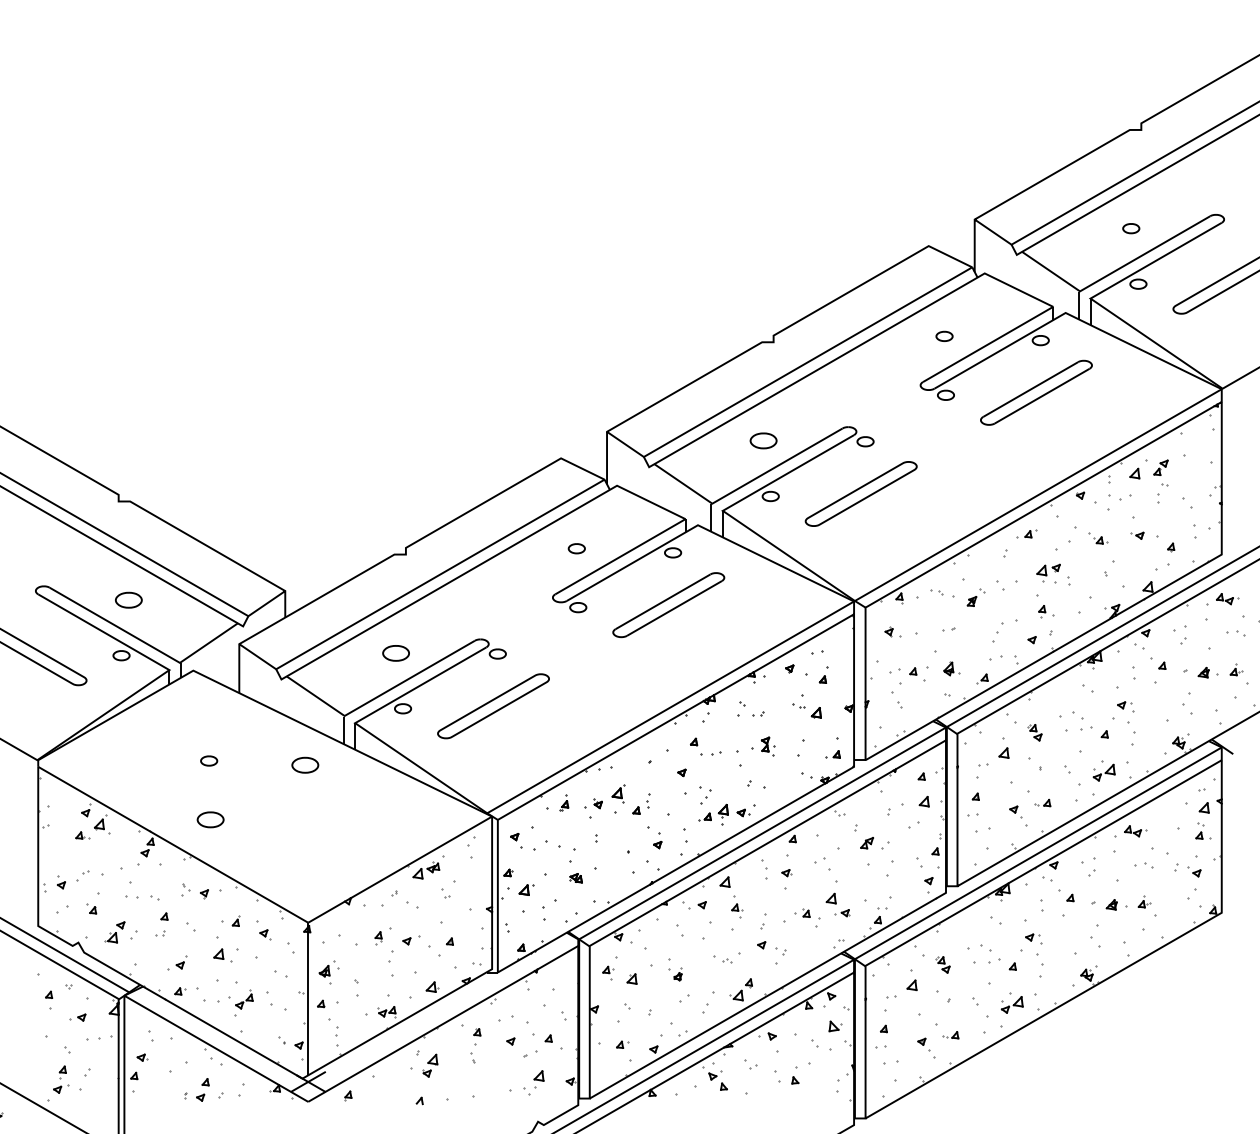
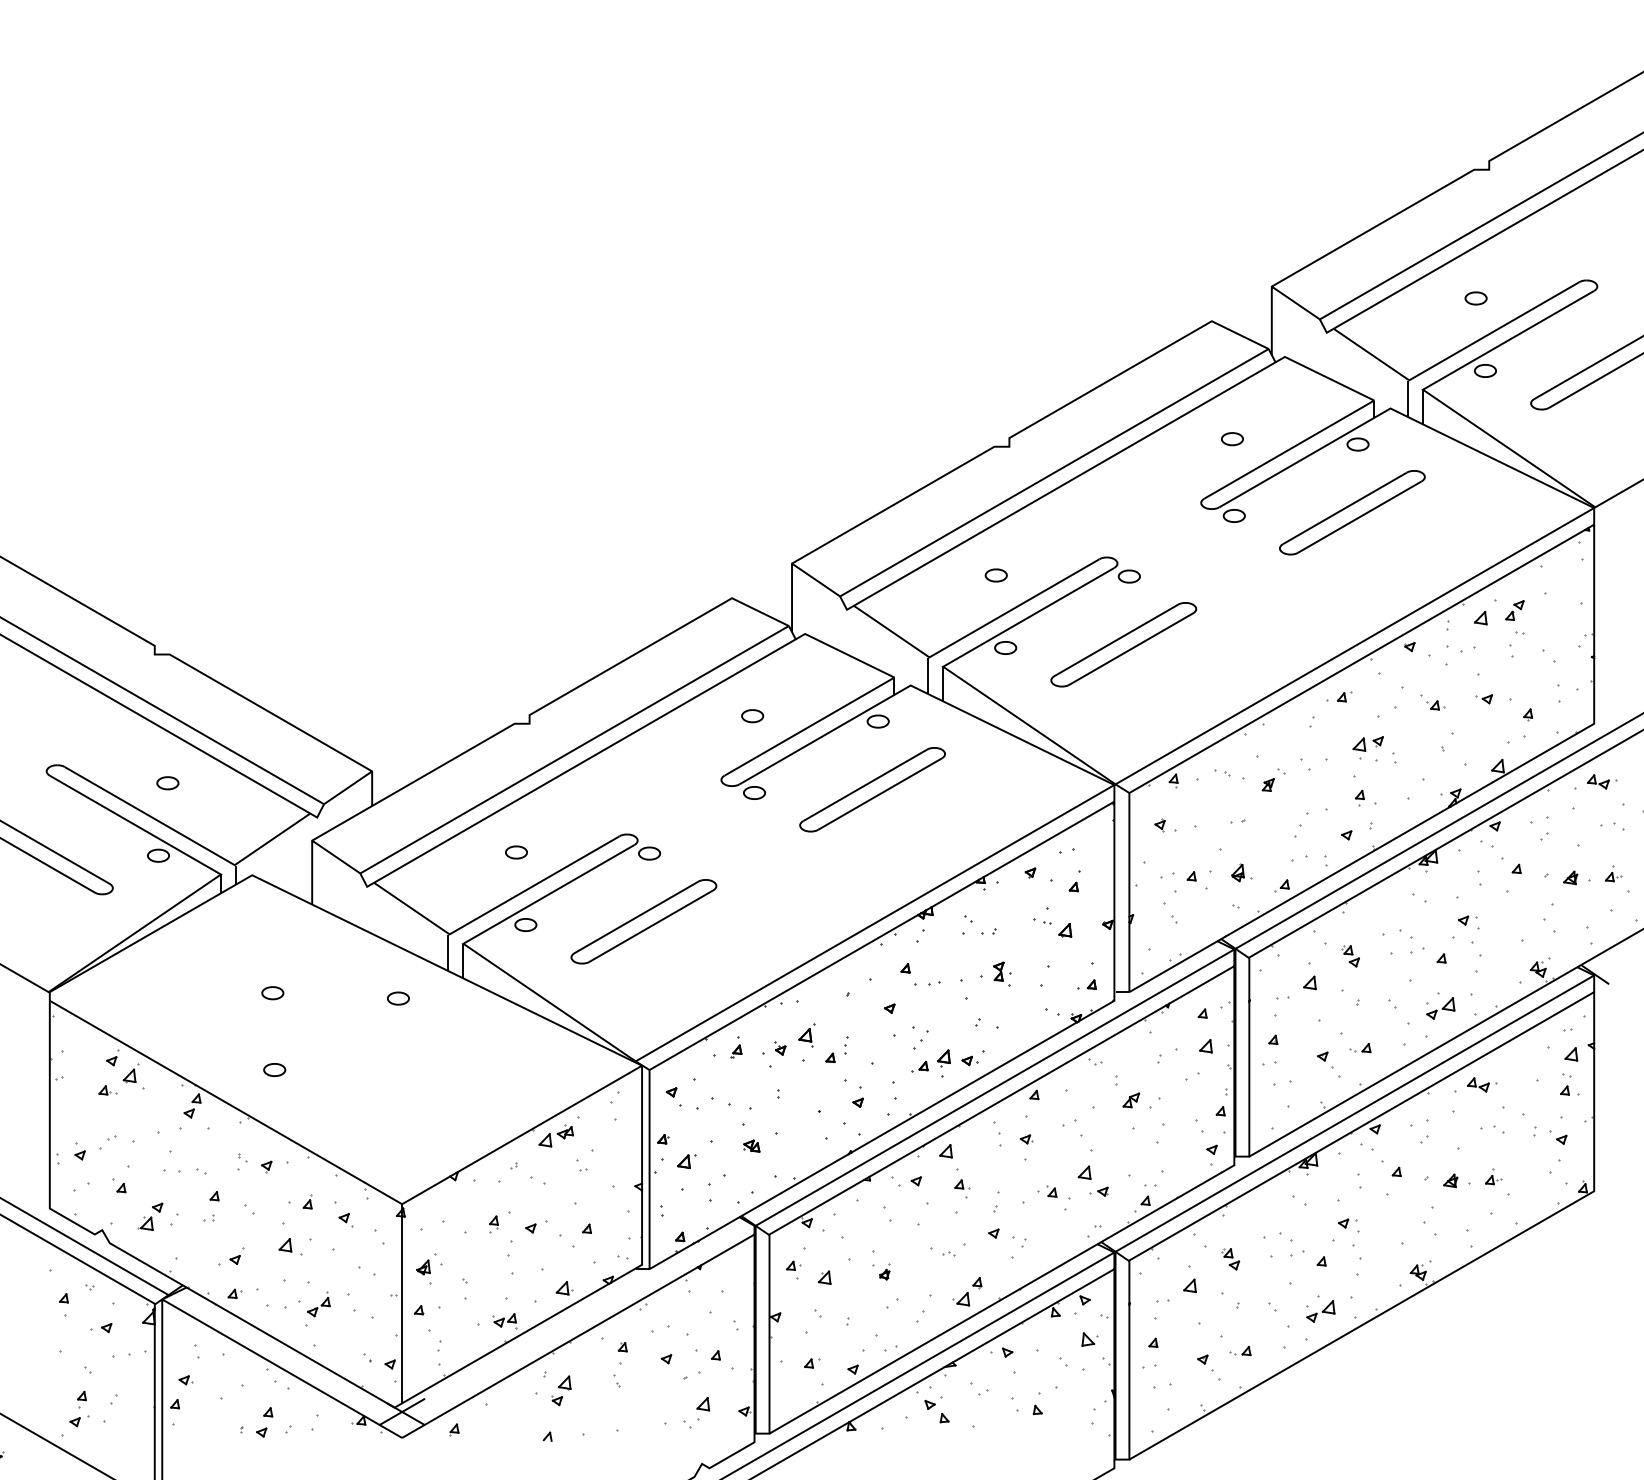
part: (763, 440) -> (996, 574), size x0.62
part: (128, 599) -> (167, 782), size x0.62
part: (395, 652) -> (516, 851), size x0.62
part: (305, 764) -> (398, 997), size x0.62
part: (210, 819) -> (274, 1069), size x0.62

